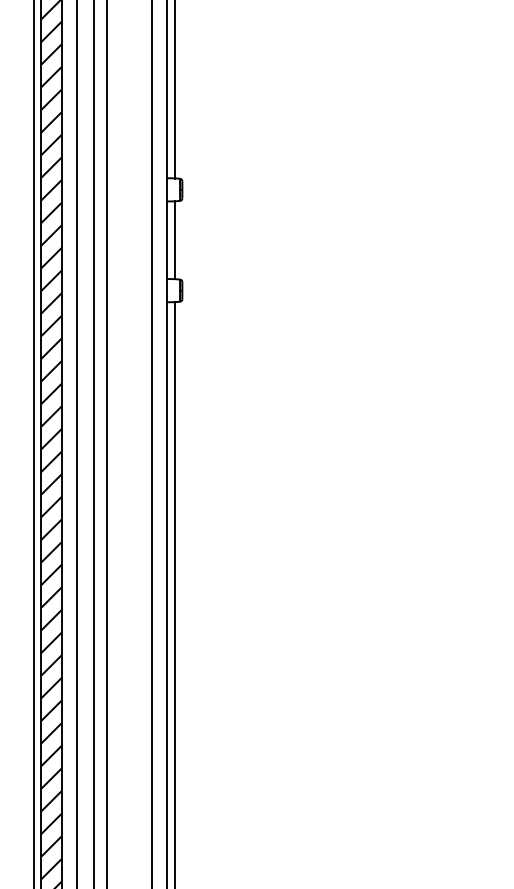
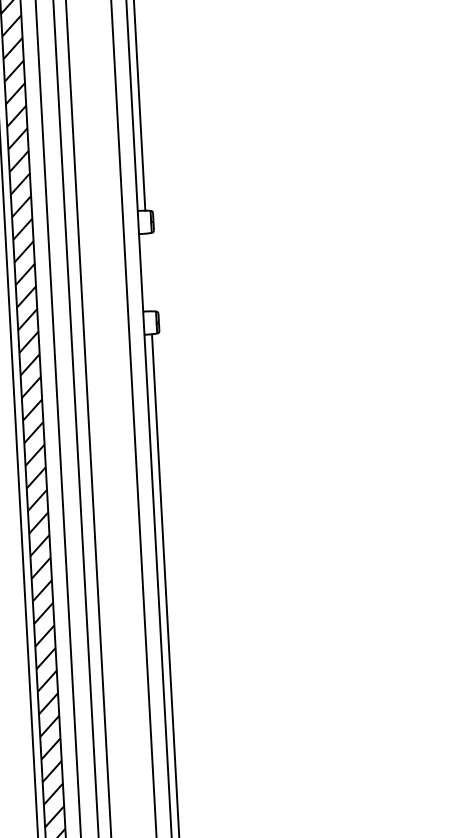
line: (174, 240) -> (148, 272), removed

